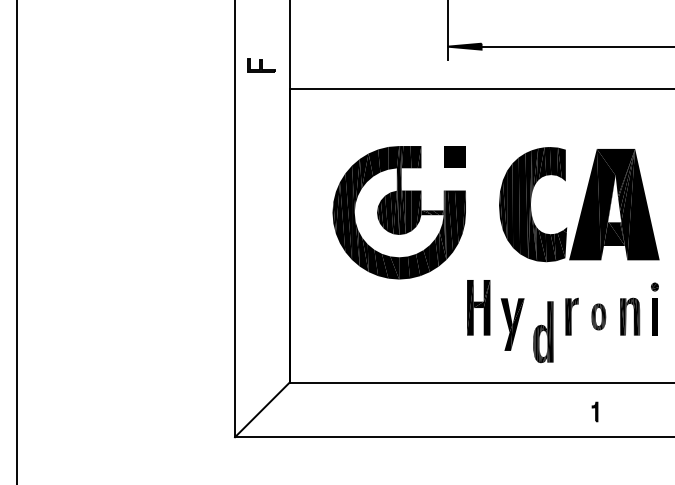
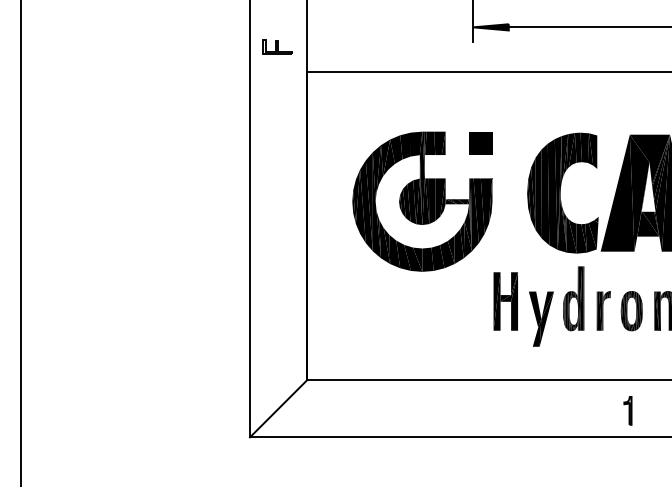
part: (598, 316) -> (631, 310), size x1.43
part: (543, 332) -> (573, 299), moved
part: (594, 411) -> (627, 410), size x1.43

